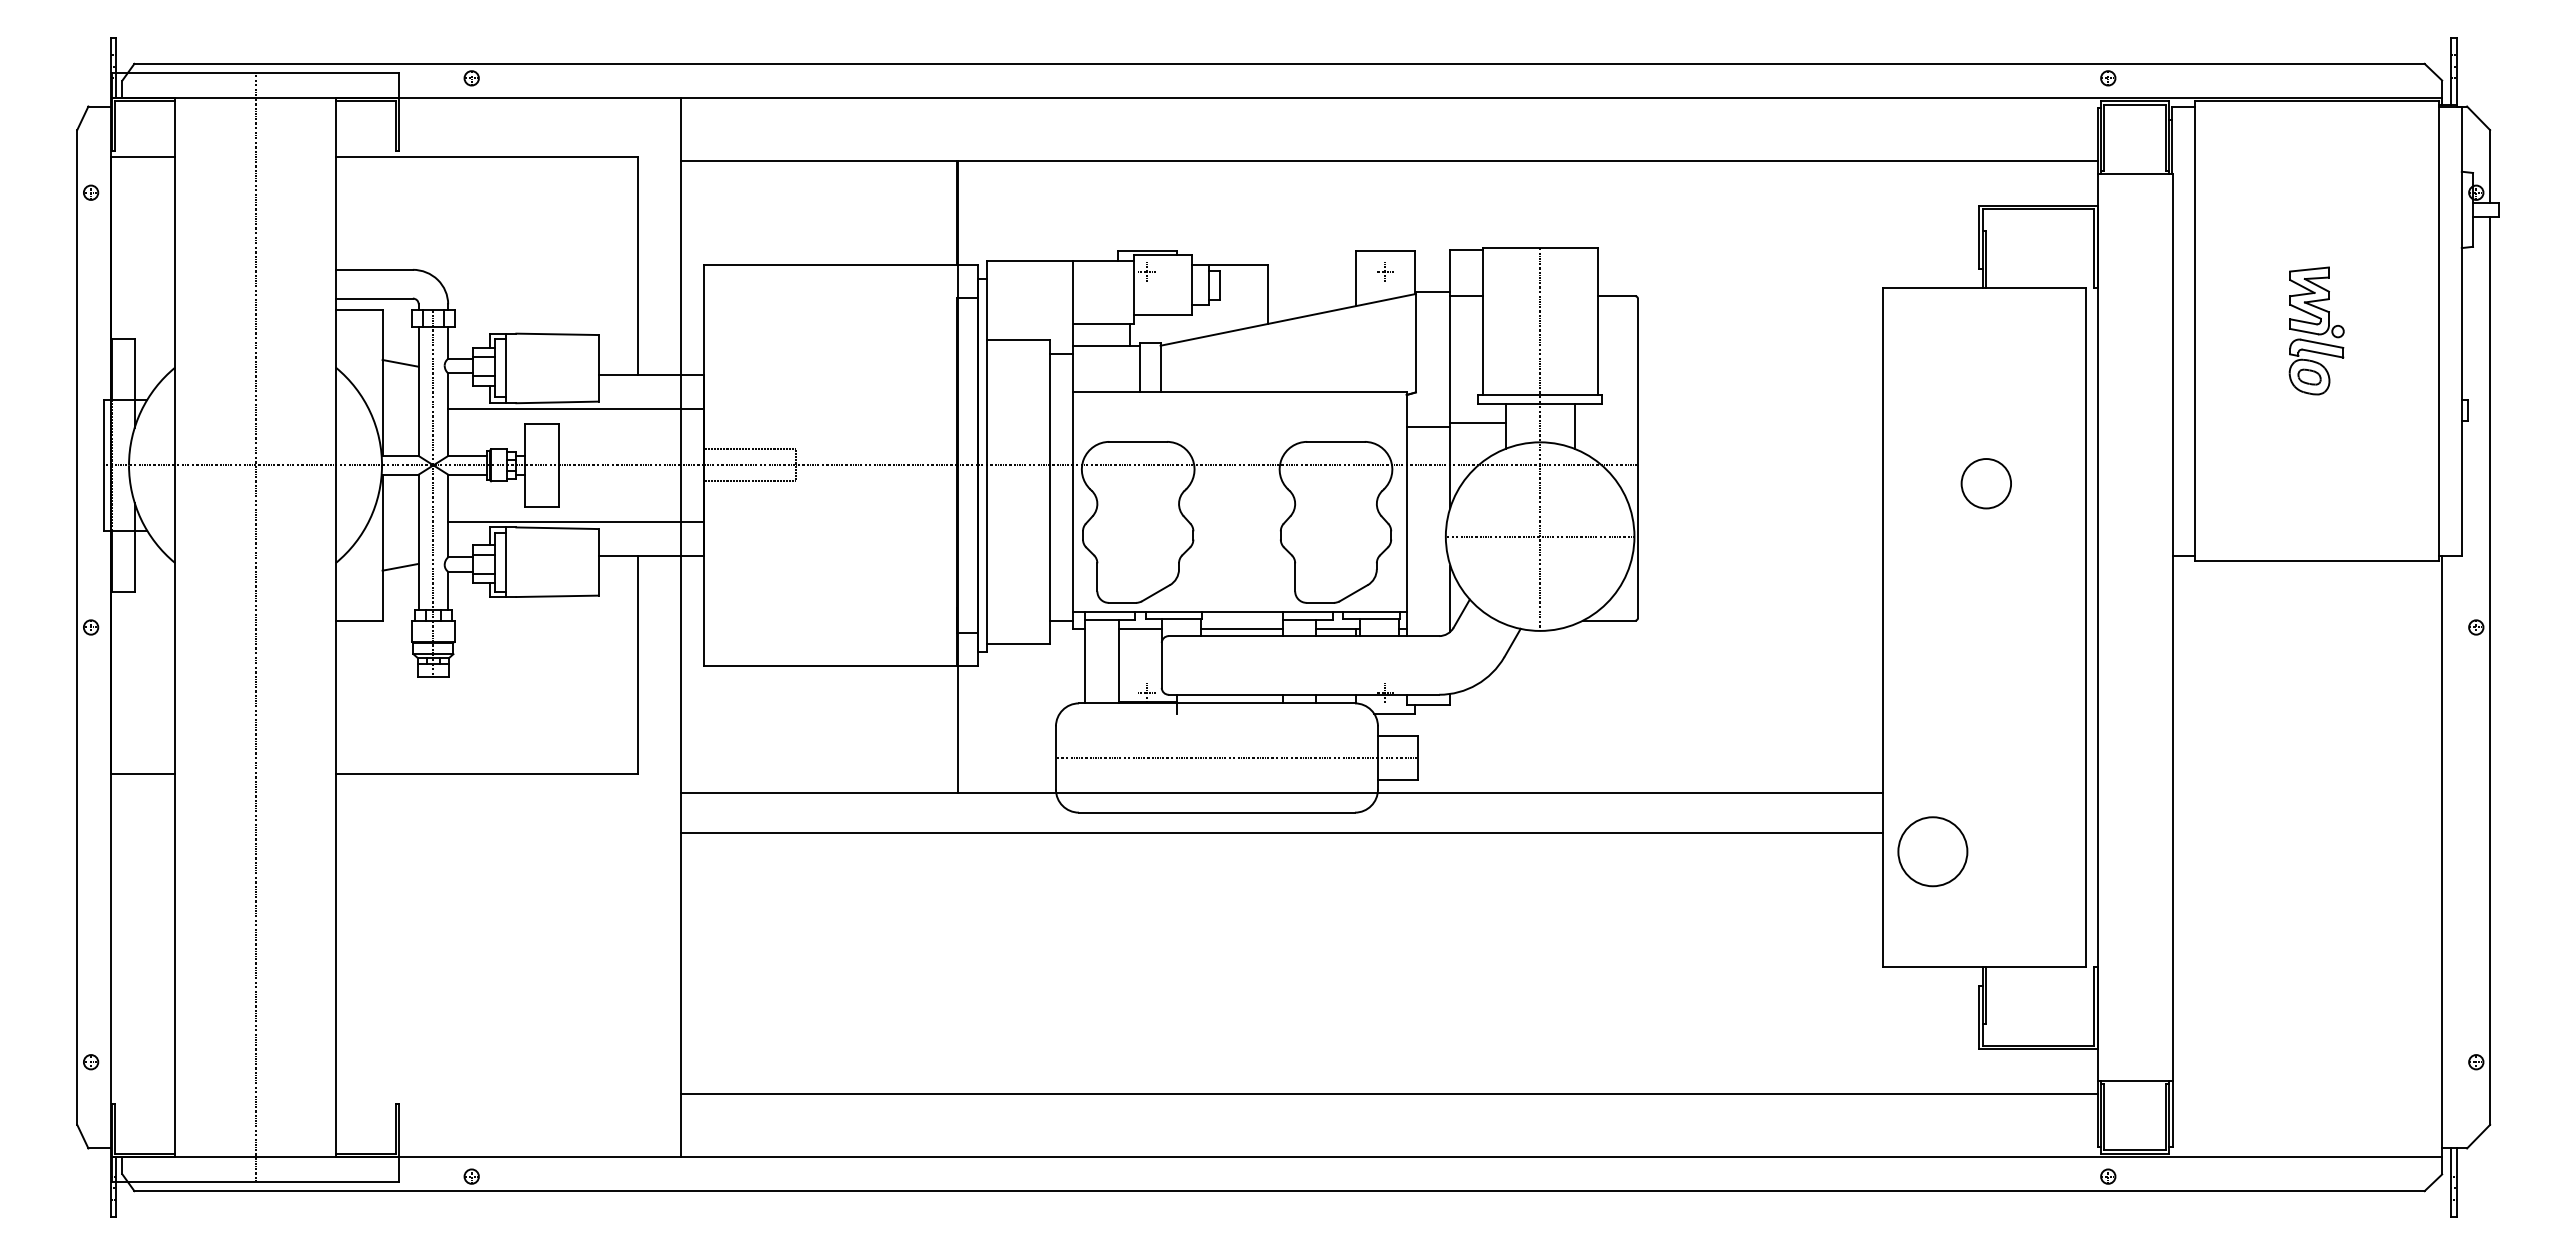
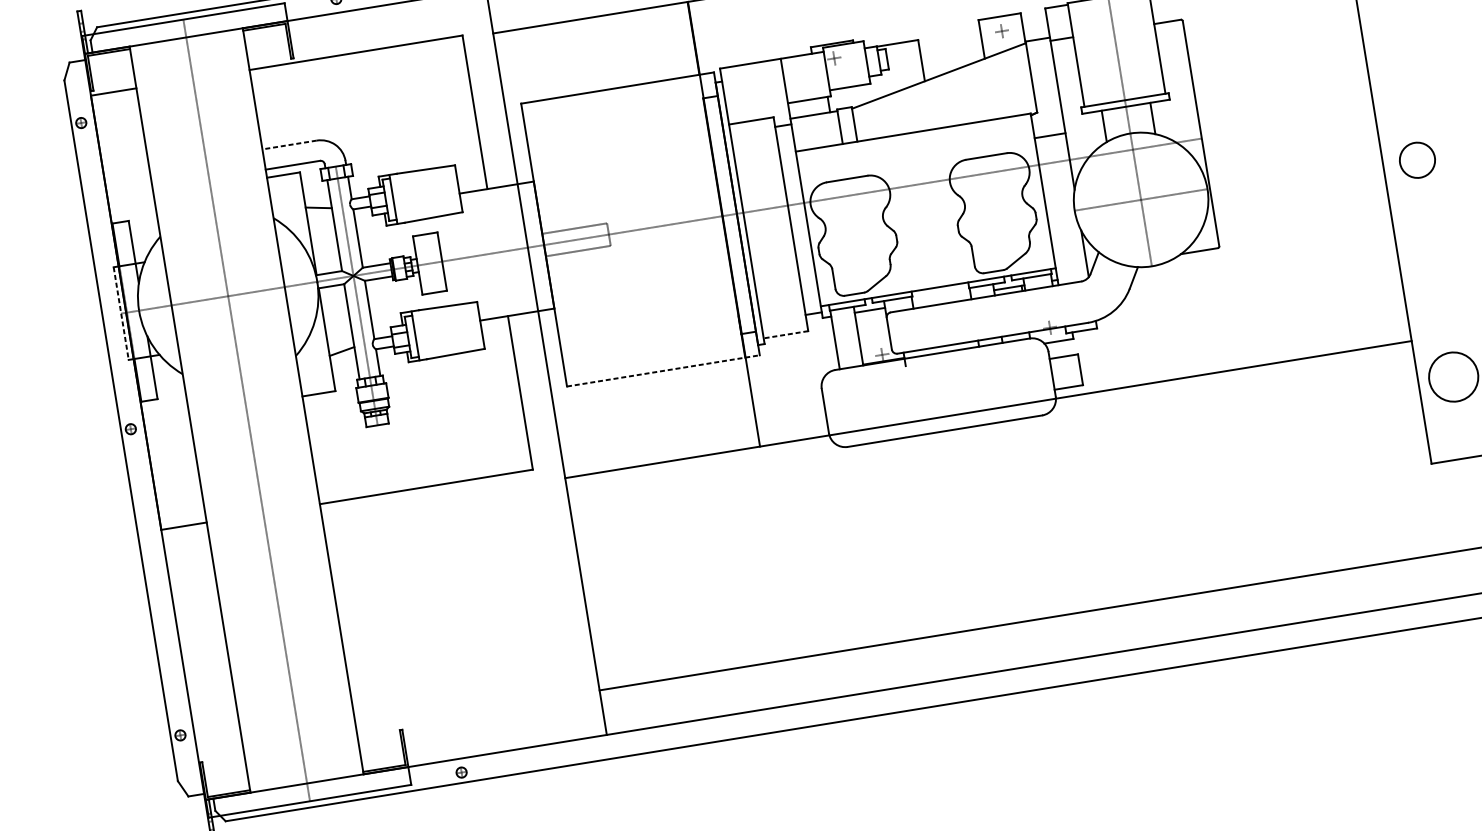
line: (374, 269) -> (289, 144), solid -> dashed
line: (576, 408) -> (447, 219), removed
line: (1477, 422) -> (1083, 126), removed
line: (103, 465) -> (121, 313), solid -> dashed
circle: (1985, 483) -> (1416, 160), moved
line: (576, 522) -> (460, 299), removed
line: (1241, 628) -> (941, 298), removed
line: (1018, 643) -> (785, 334), solid -> dashed
line: (840, 666) -> (663, 371), solid -> dashed
line: (1236, 758) -> (952, 390), removed
line: (1281, 832) -> (992, 437), removed

